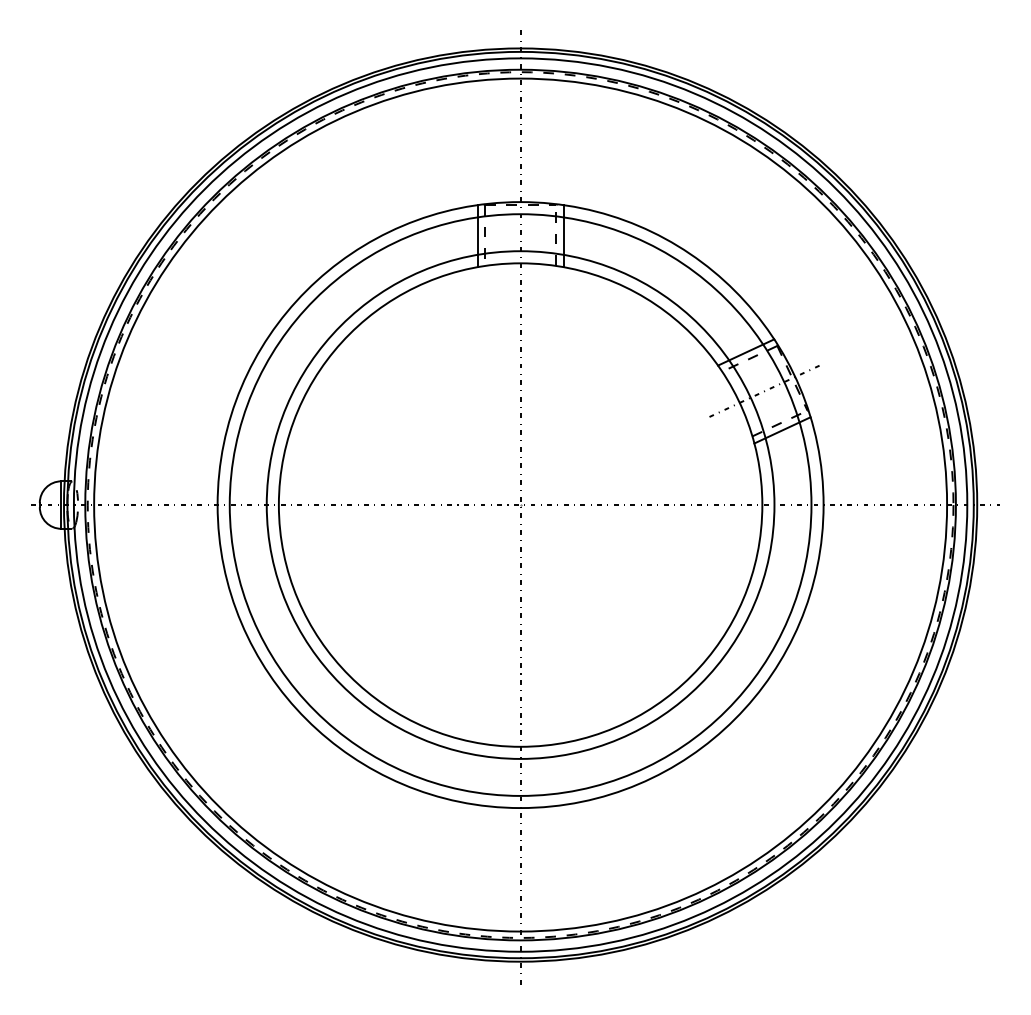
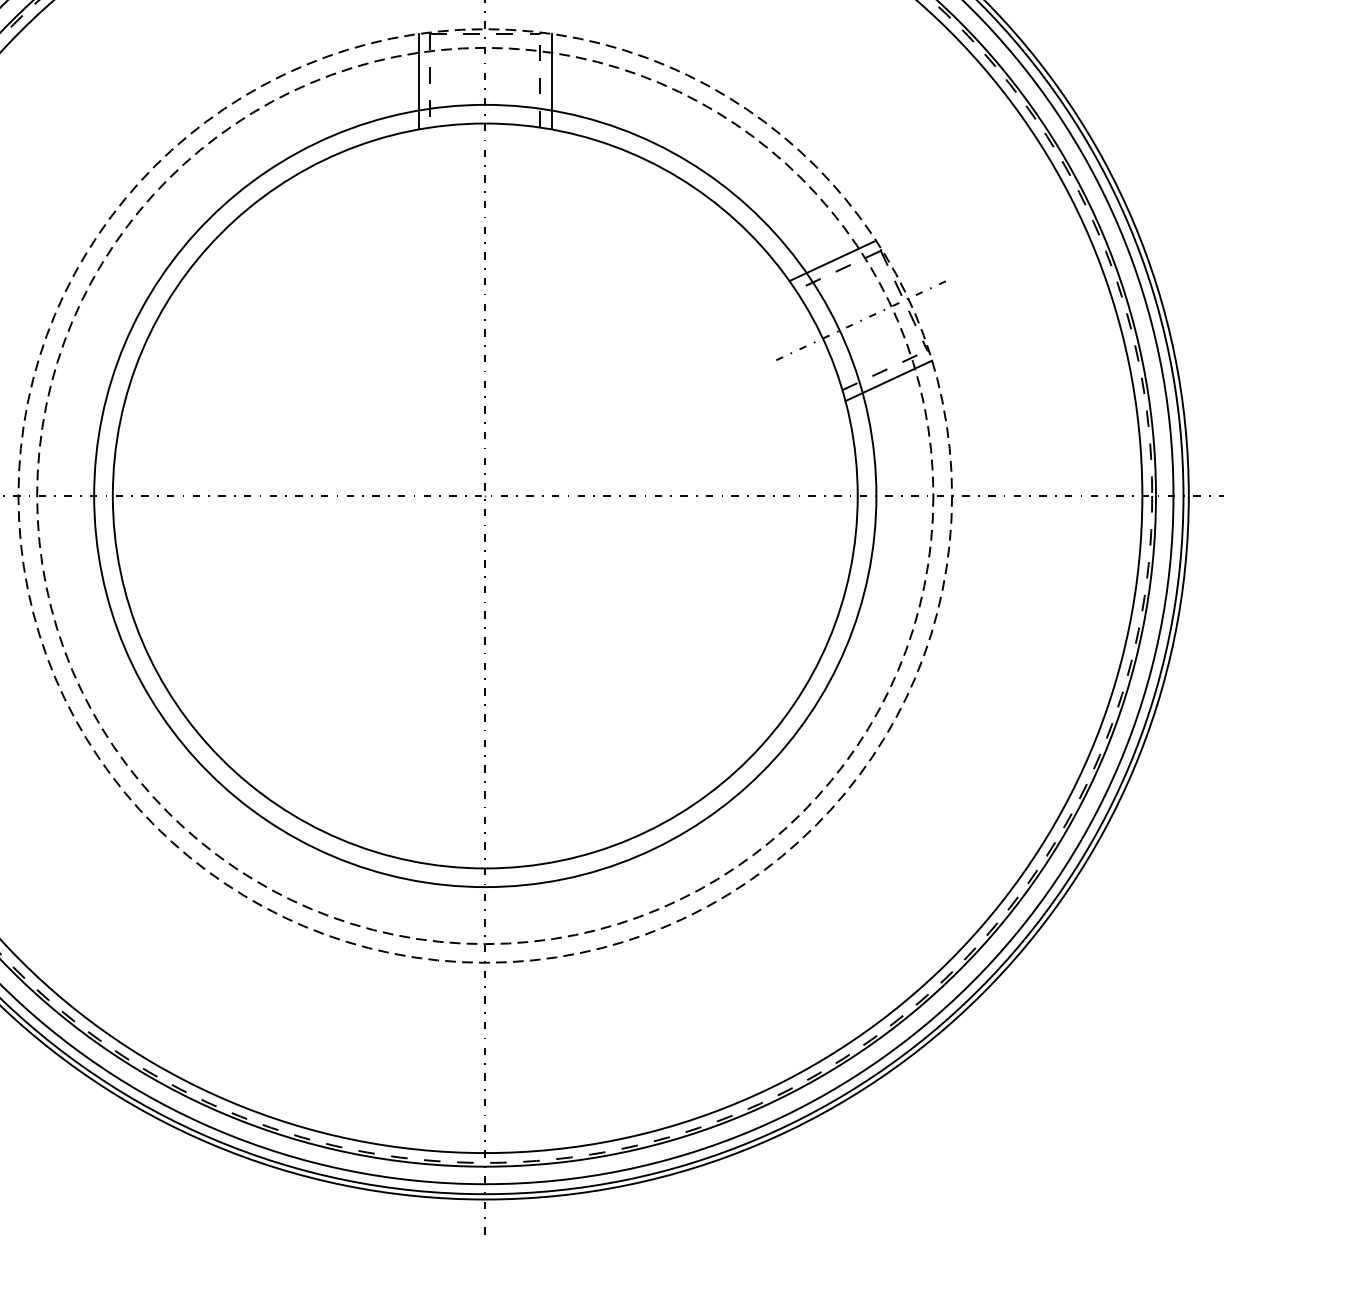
circle: (520, 504) -> (485, 495), solid -> dashed
circle: (520, 505) -> (485, 496), solid -> dashed

